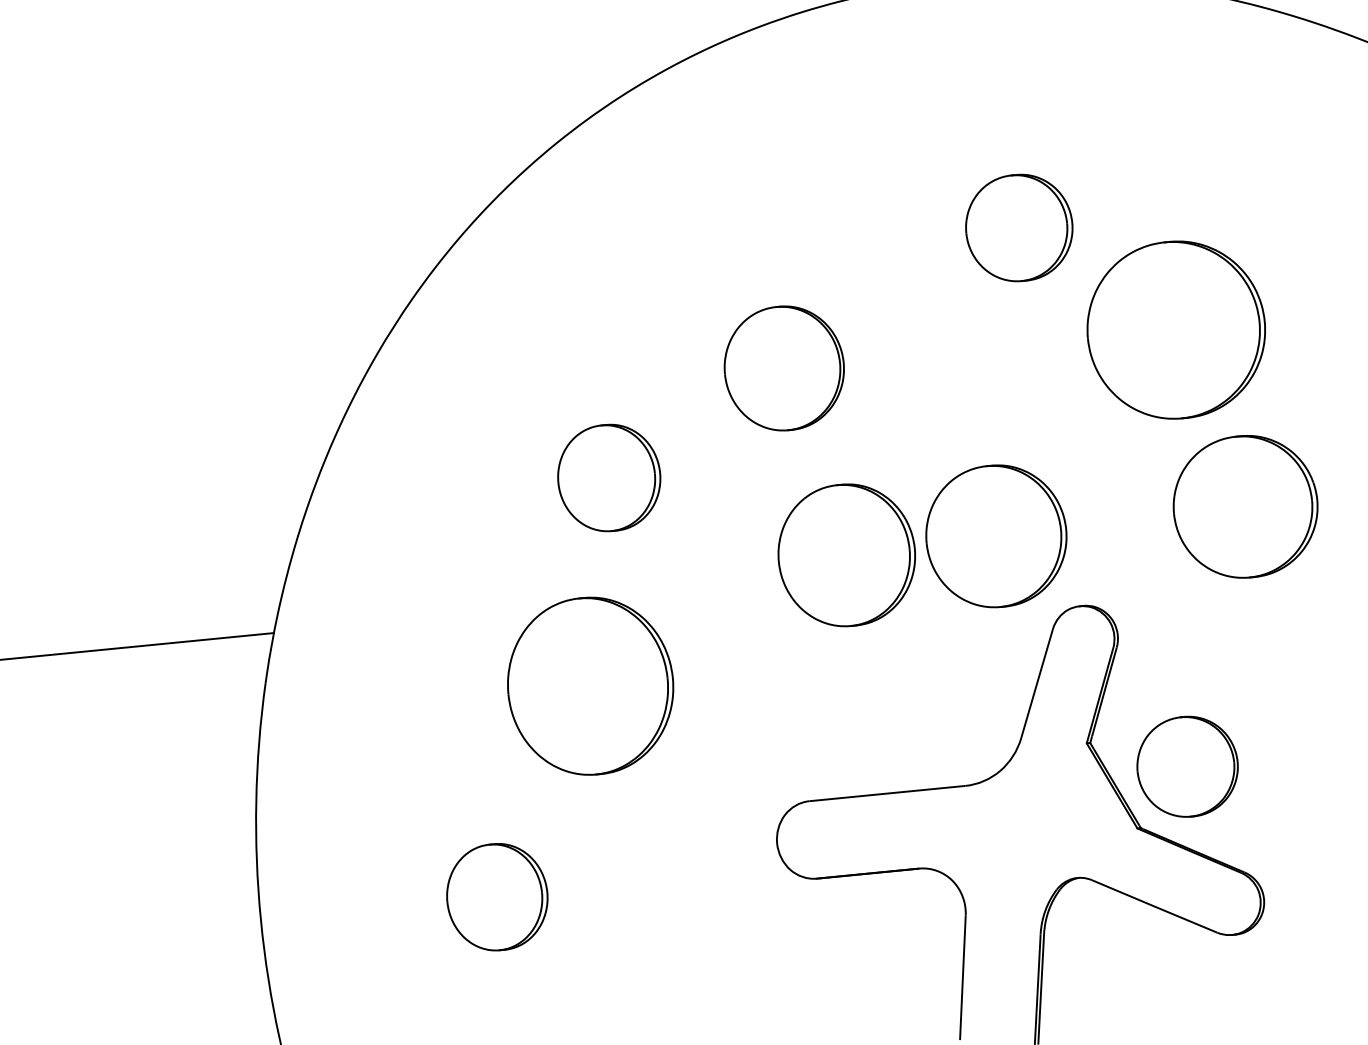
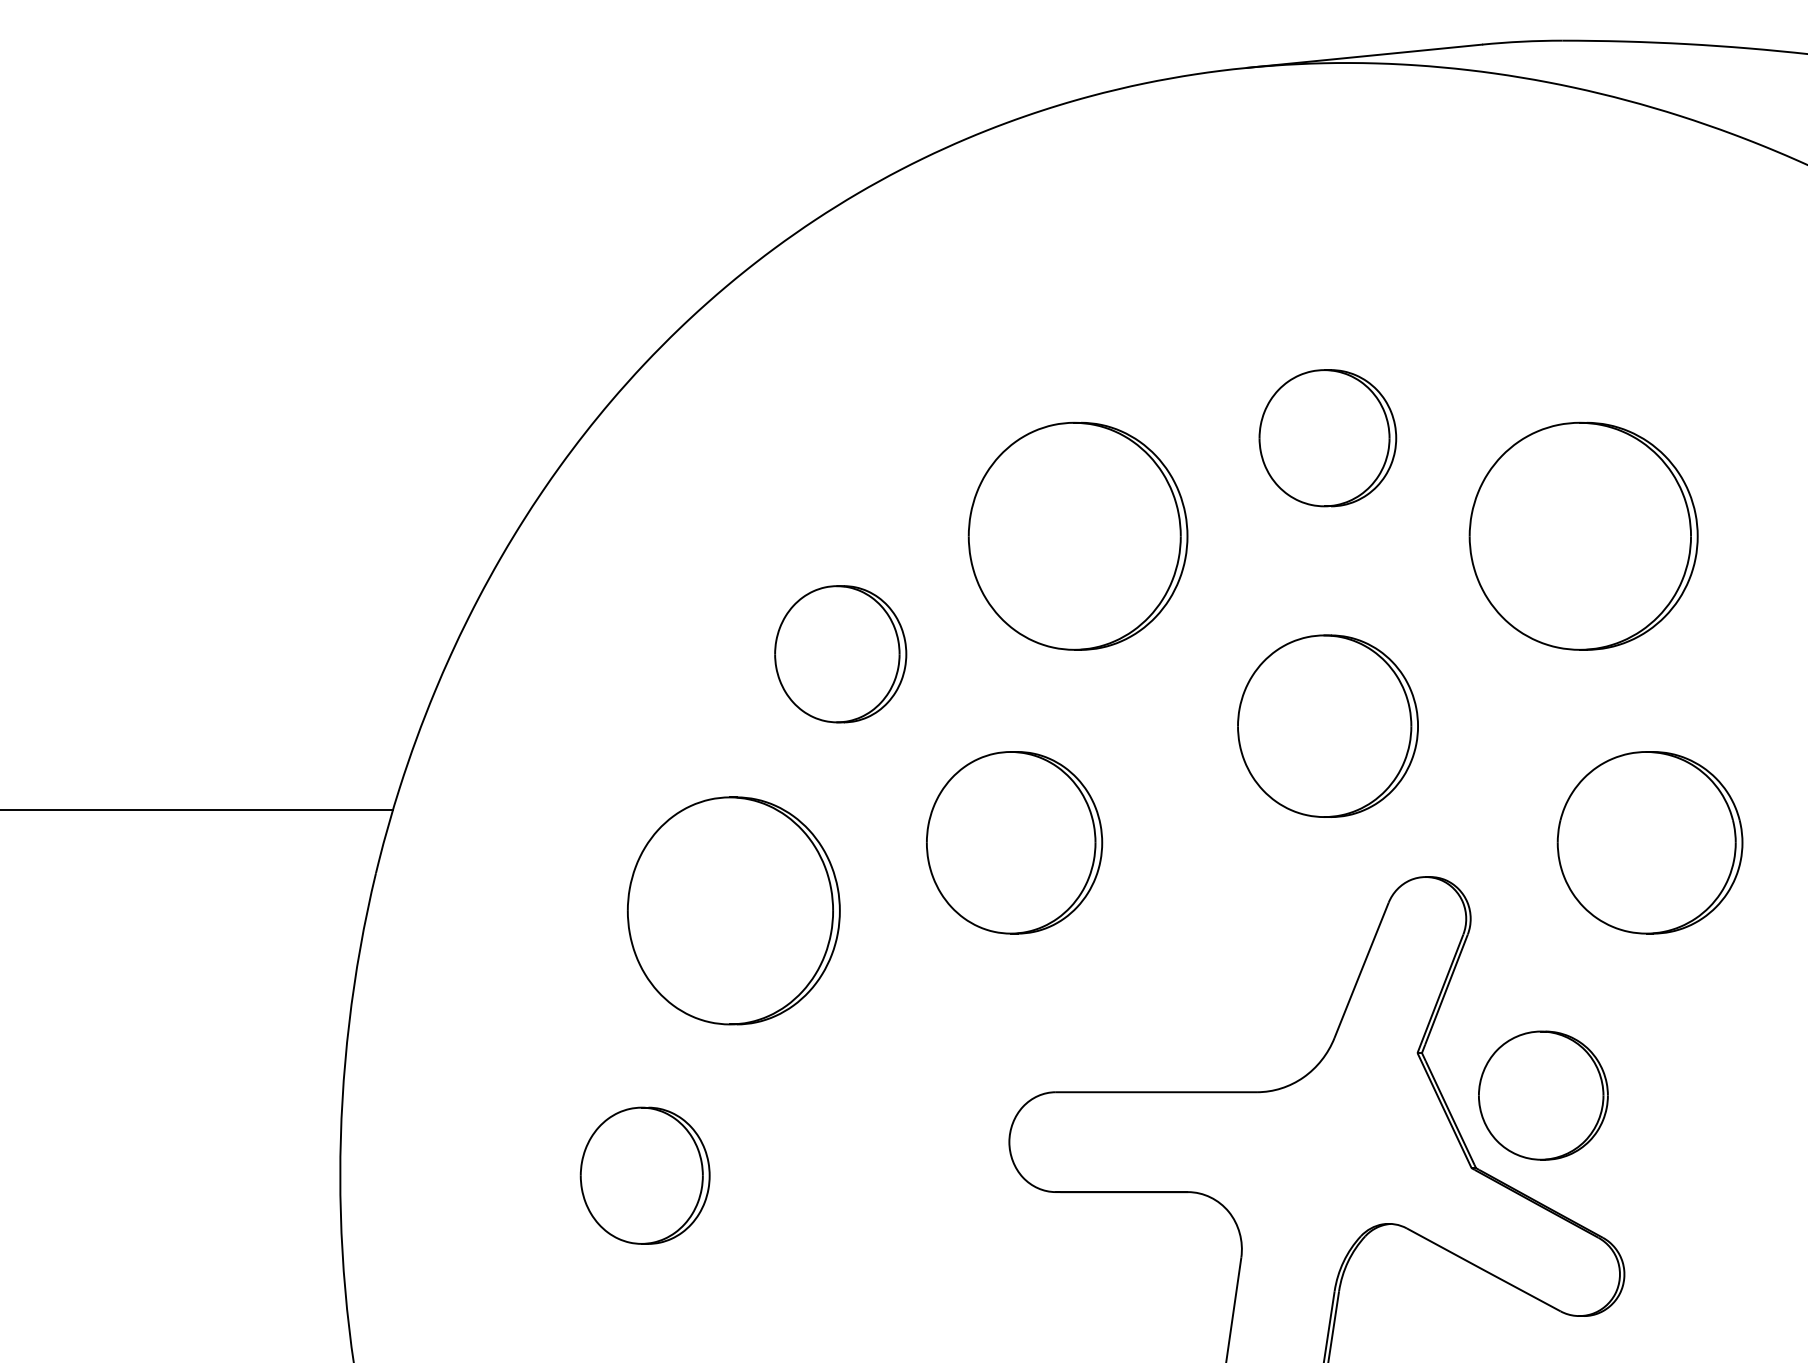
part: (1019, 228) -> (1327, 438), moved
part: (783, 367) -> (1077, 535), size x1.43
part: (1245, 506) -> (1649, 842), moved
part: (995, 535) -> (1327, 725), moved
part: (846, 555) -> (1014, 842), moved
part: (590, 685) -> (733, 910), moved

